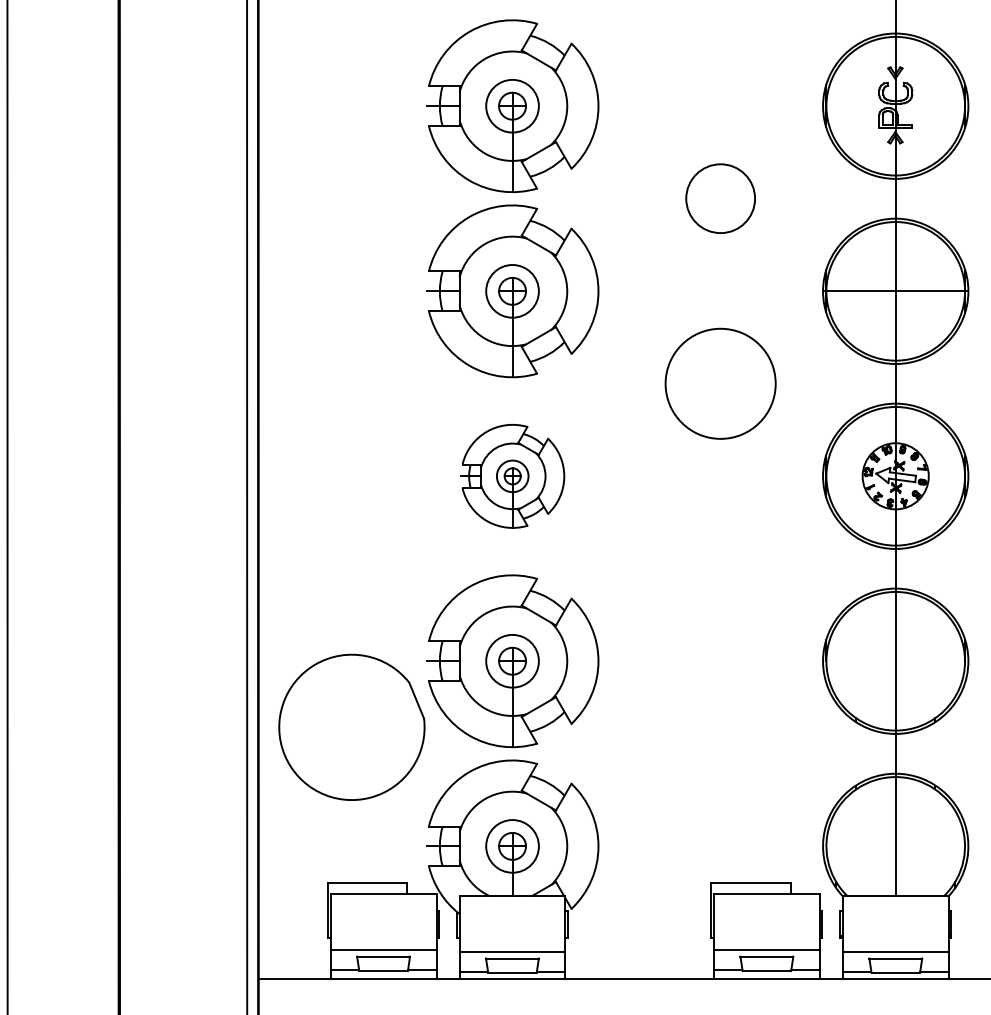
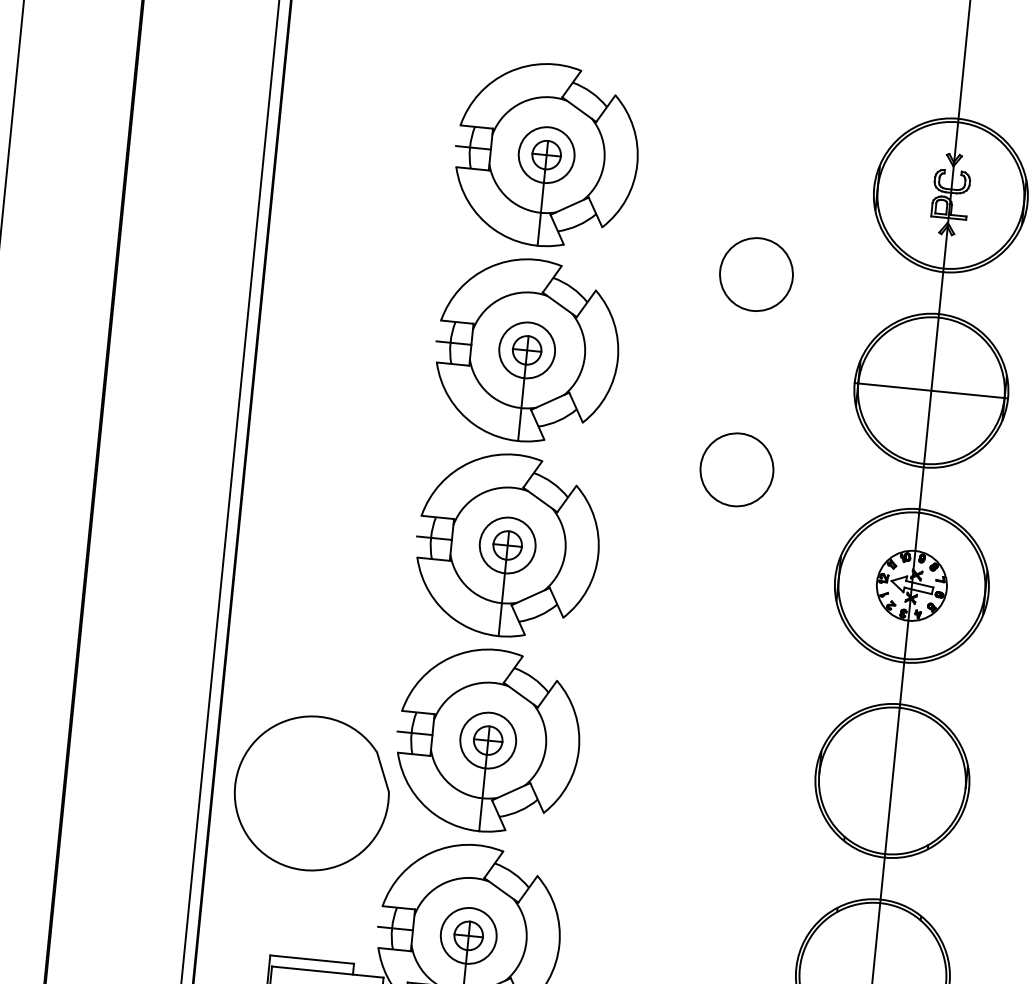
circle: (720, 383) -> (736, 469), size x0.62
part: (512, 476) -> (507, 545), size x1.67

